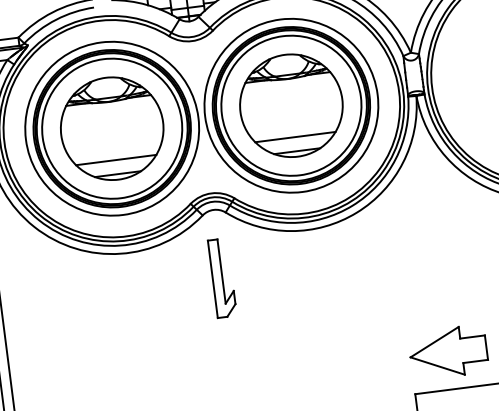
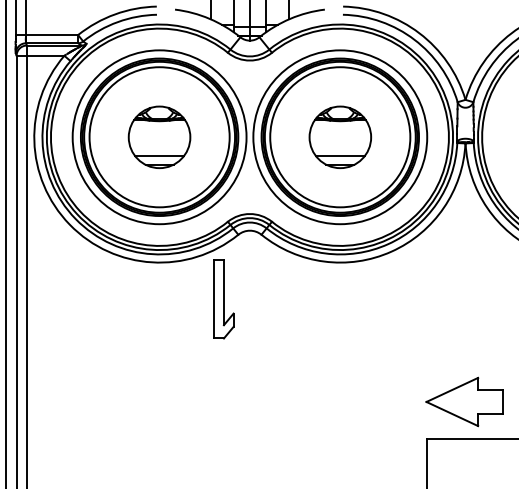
part: (291, 105) -> (340, 137), size x0.6
part: (112, 128) -> (159, 137), size x0.6
part: (221, 278) -> (223, 299), moved

